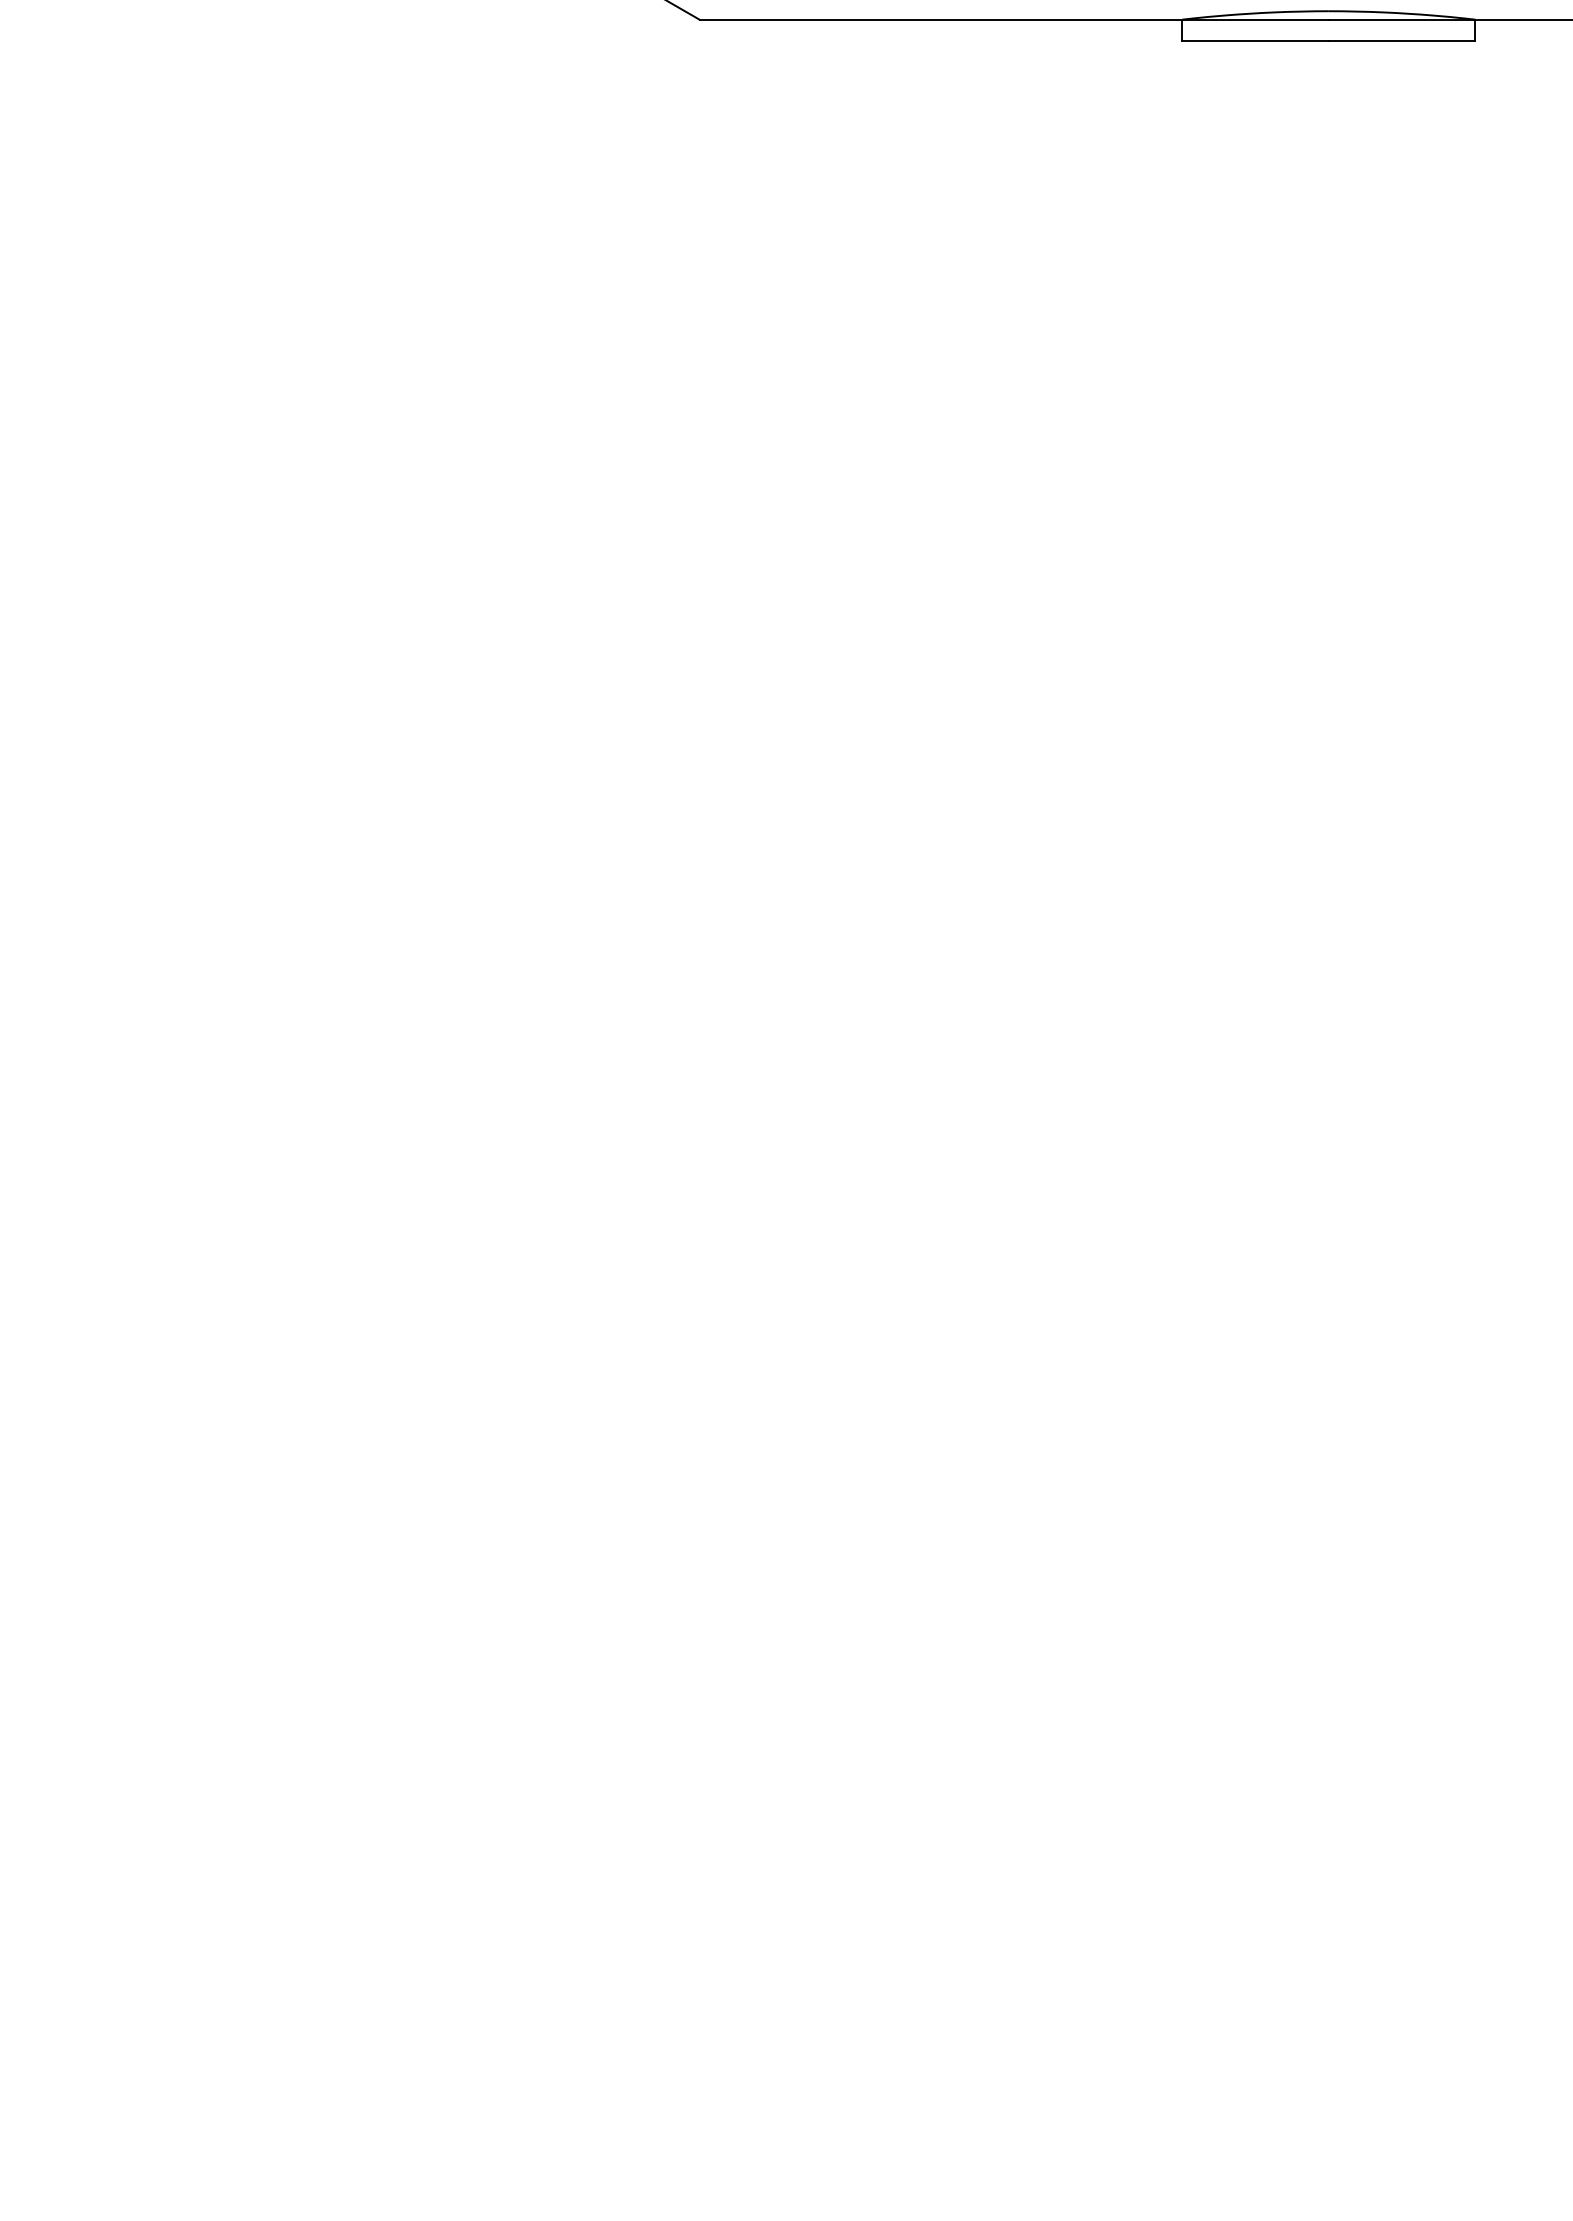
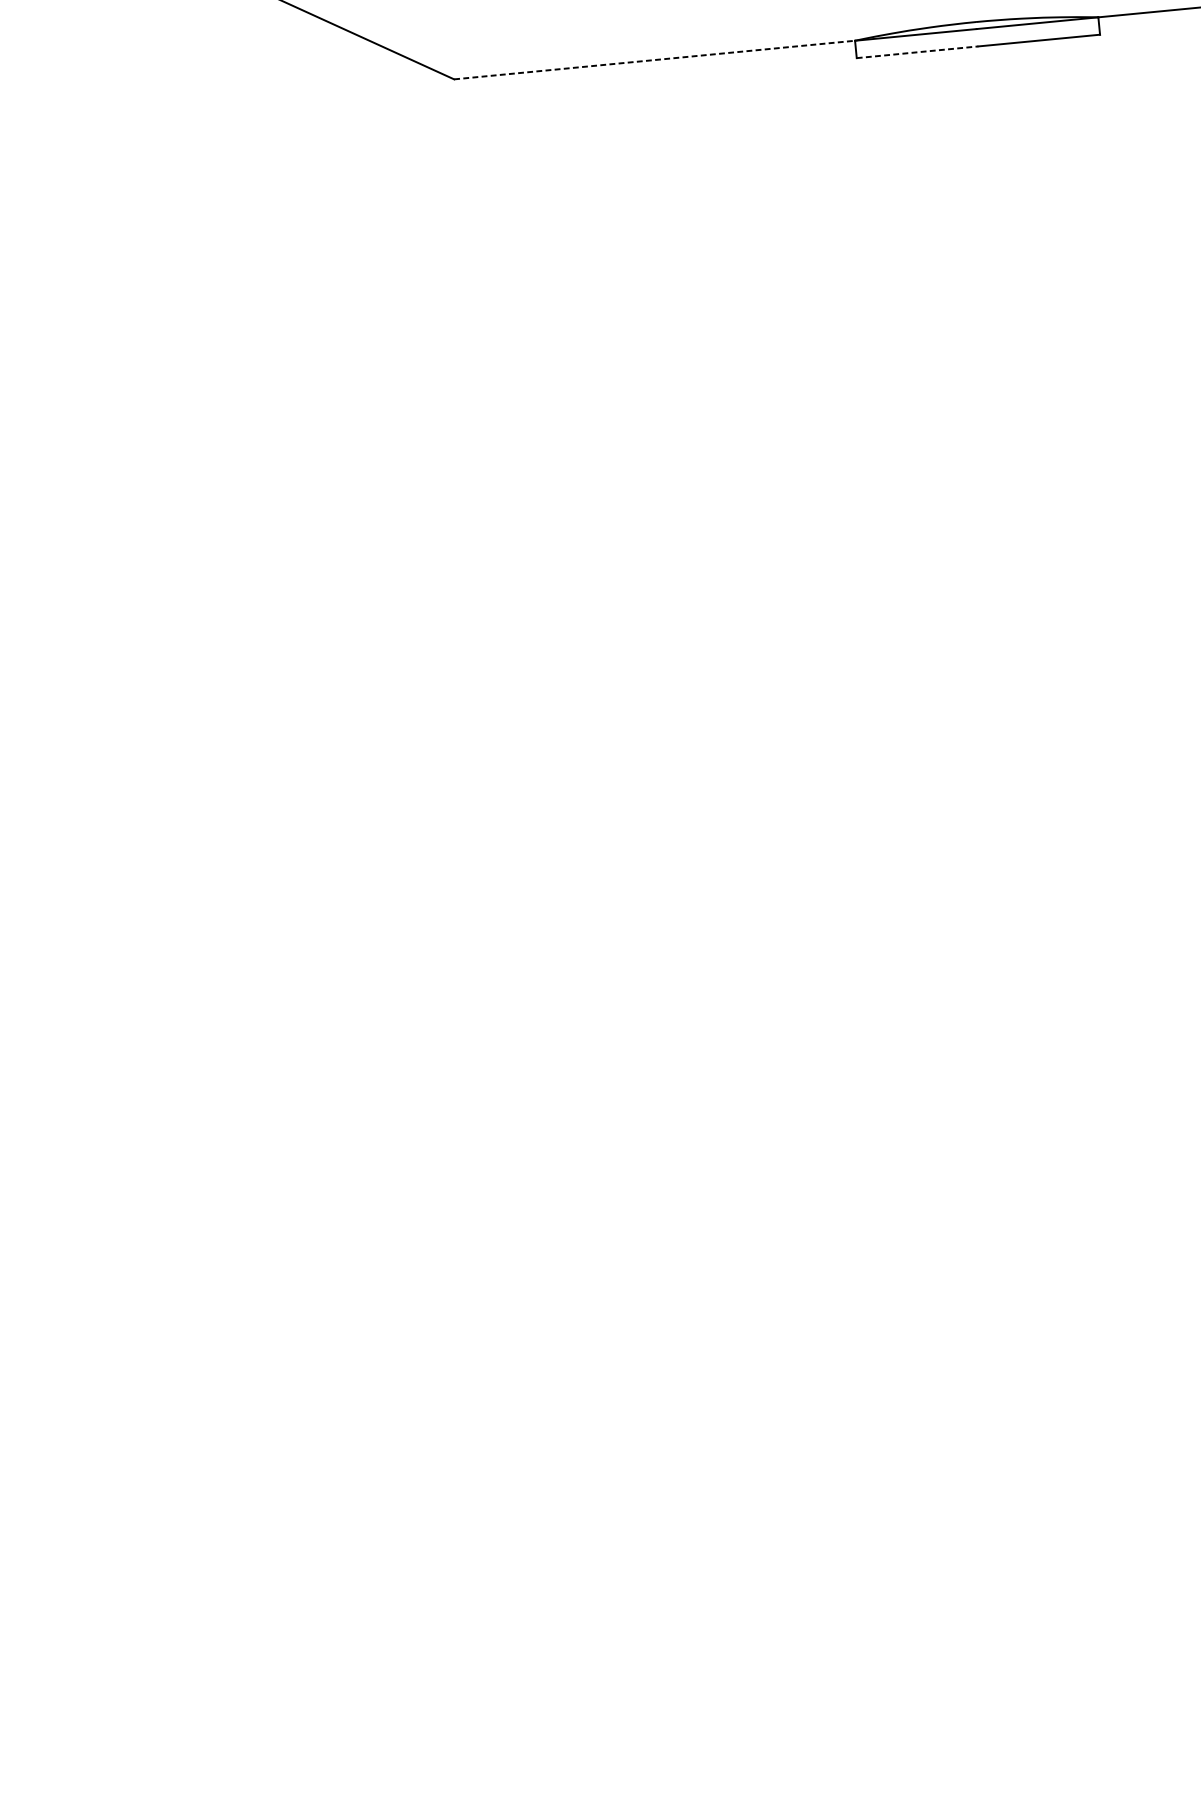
line: (941, 19) -> (655, 59), solid -> dashed
line: (1256, 40) -> (918, 52), solid -> dashed

